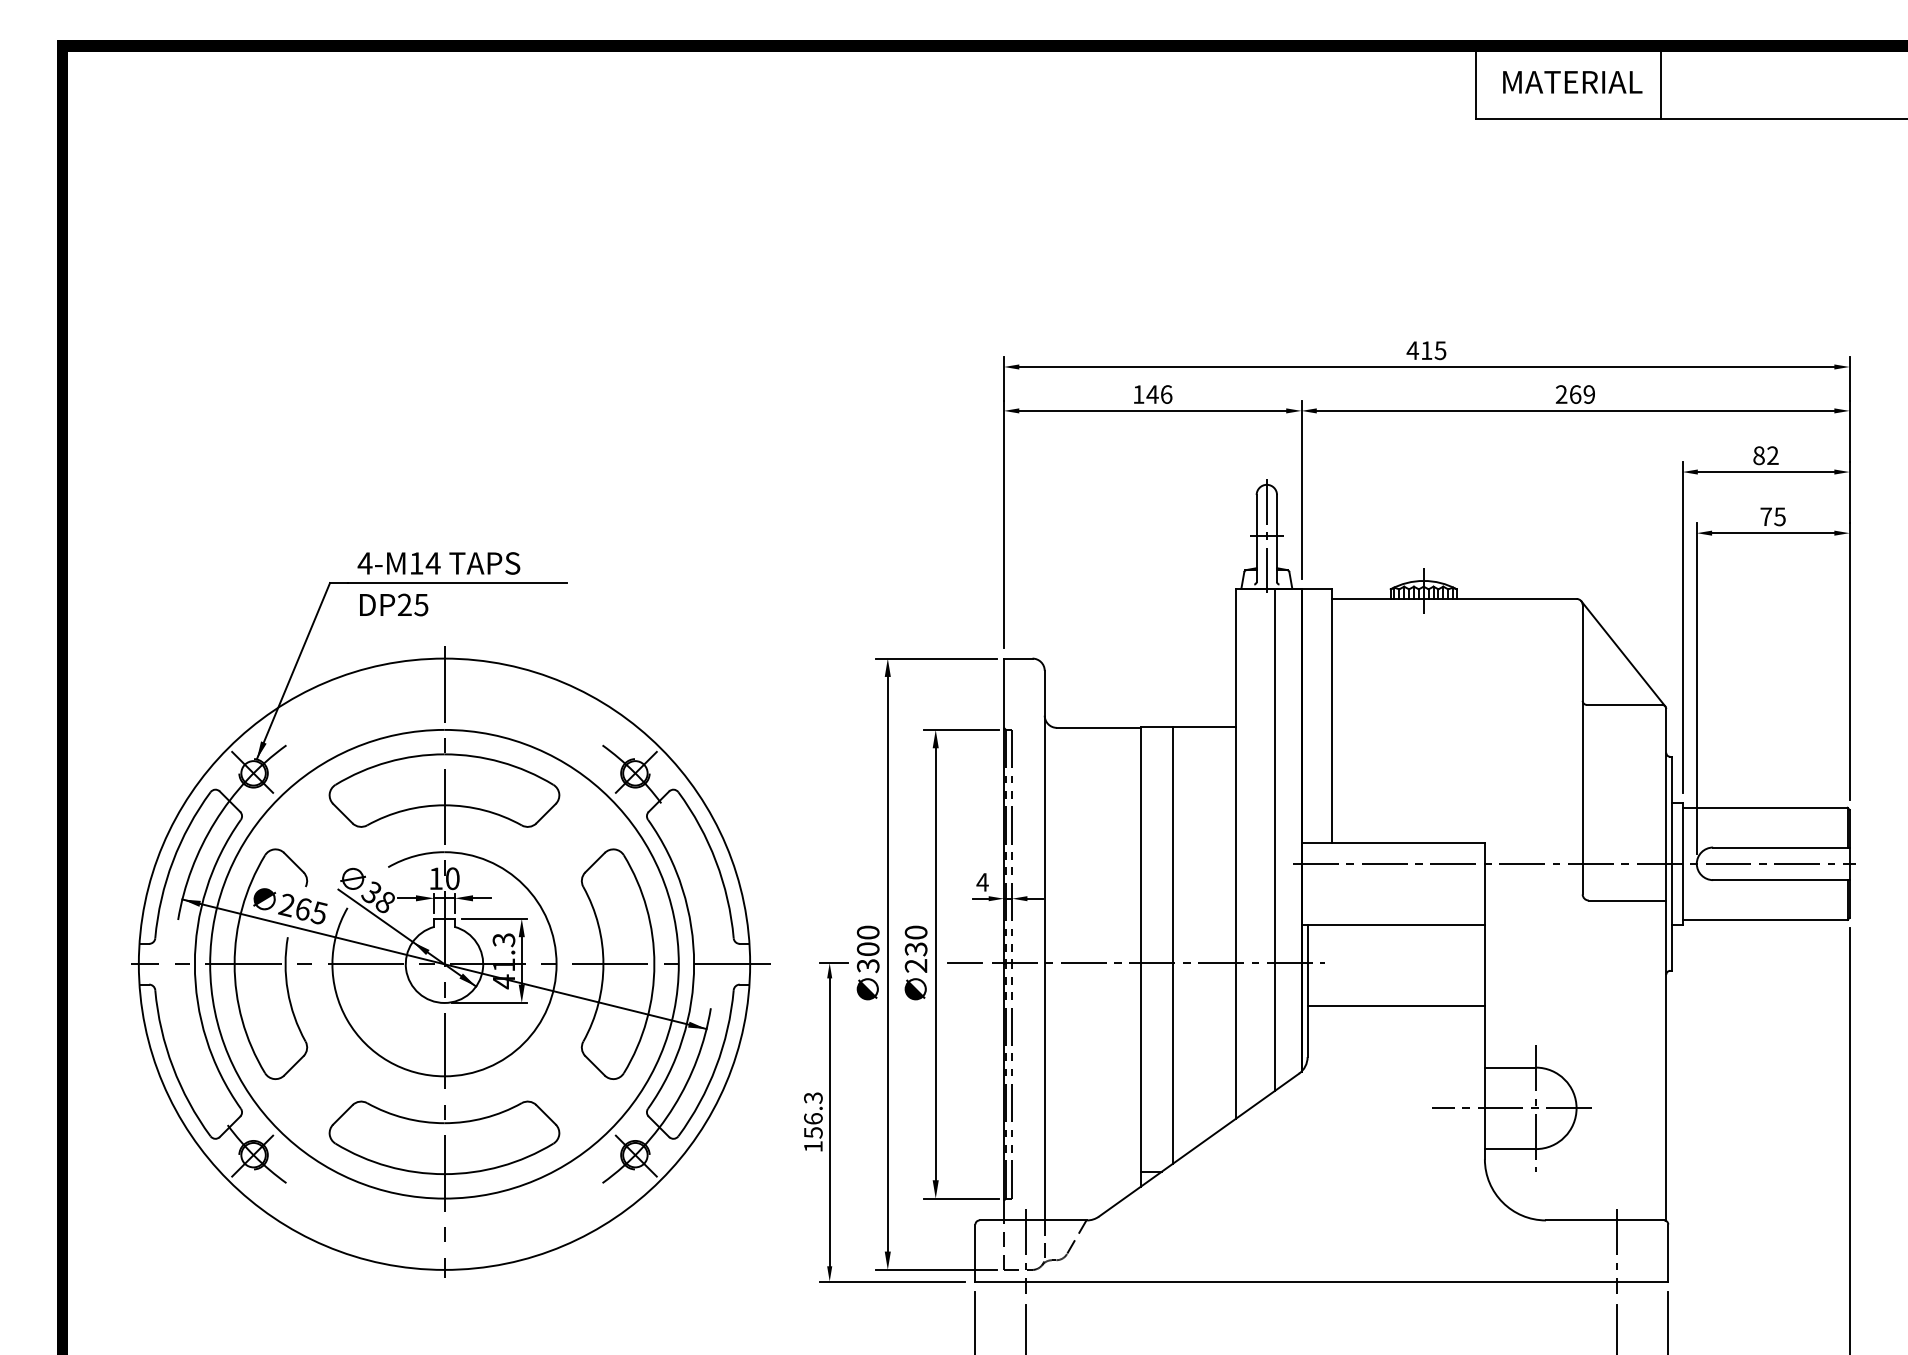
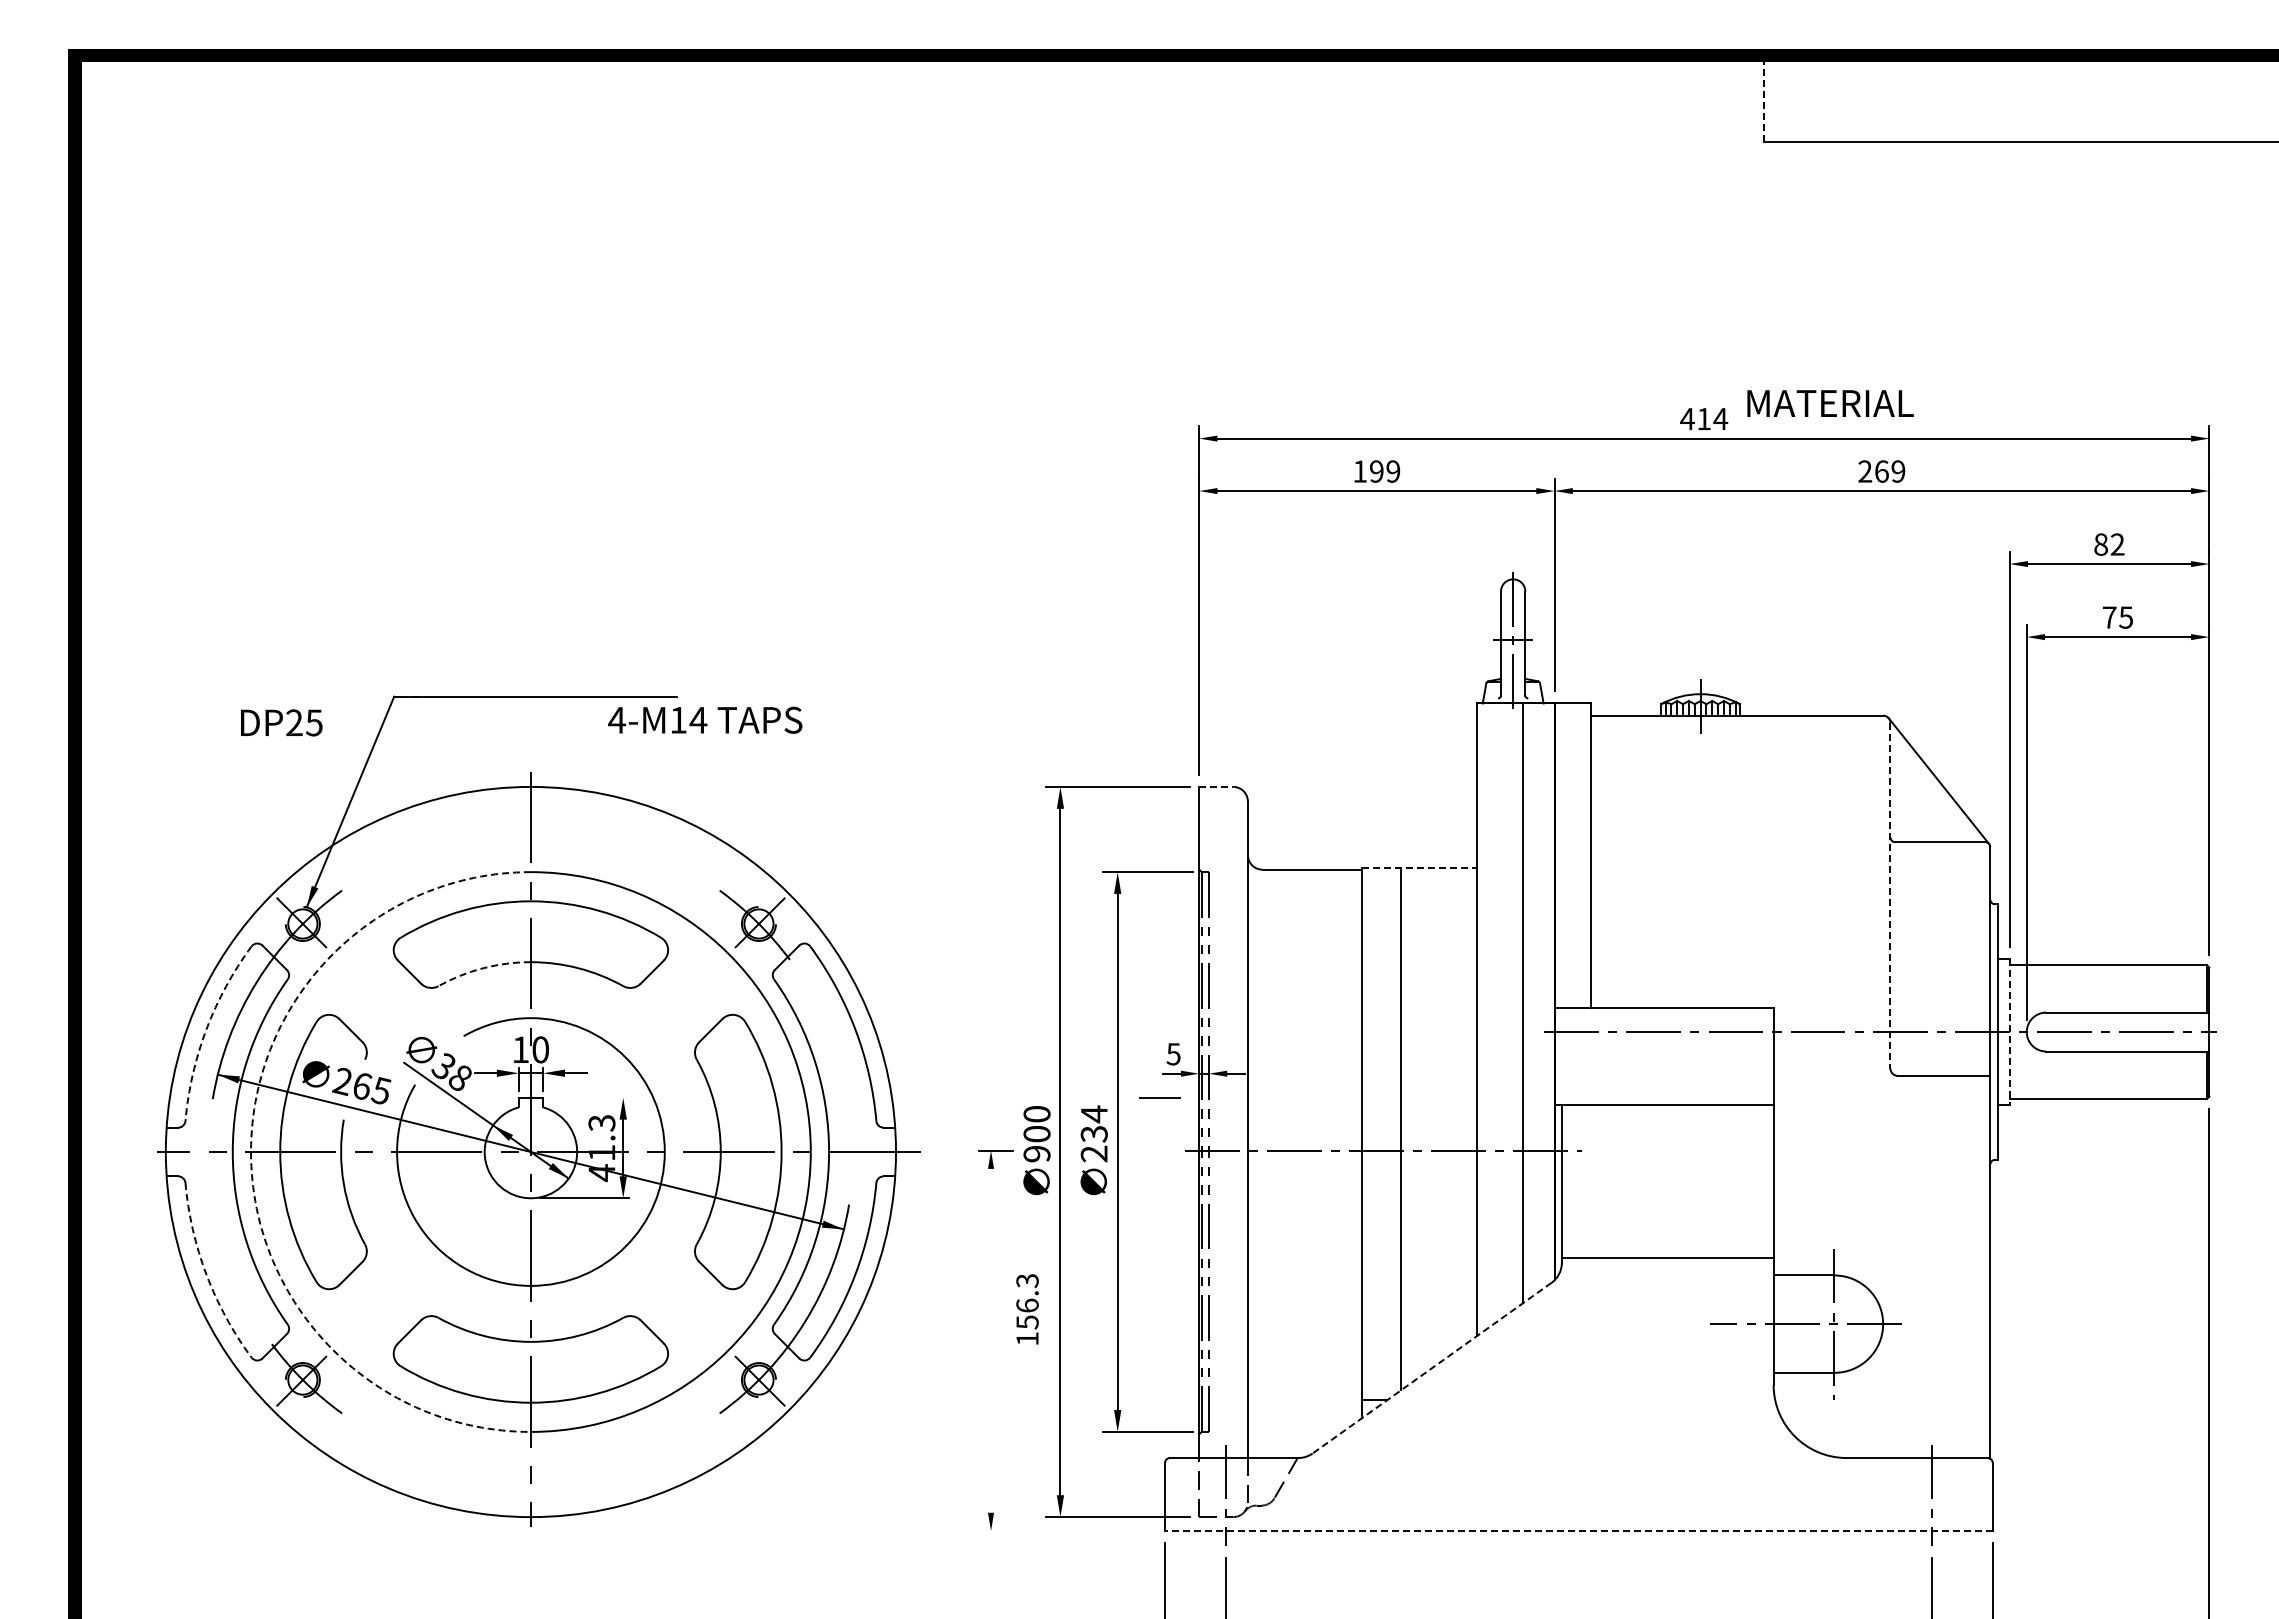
line: (1476, 82) -> (1763, 98), solid -> dashed
text: (1572, 82) -> (1830, 403), moved
line: (1661, 82) -> (1984, 98), removed
text: (1440, 350) -> (1720, 419), 415 -> 414
text: (1159, 394) -> (1384, 471), 146 -> 199
text: (439, 562) -> (705, 719), moved
text: (393, 604) -> (281, 722), moved
line: (1018, 658) -> (1216, 786), solid -> dashed
line: (1188, 726) -> (1419, 868), solid -> dashed
line: (1582, 749) -> (1890, 895), solid -> dashed
arc: (404, 810) -> (483, 968), solid -> dashed
arc: (172, 861) -> (206, 1029), solid -> dashed
line: (1682, 864) -> (2009, 1032), solid -> dashed
text: (982, 882) -> (1173, 1054), 4 -> 5
line: (494, 918) -> (590, 1097), removed
text: (915, 932) -> (1093, 1114), 230 -> 234
line: (964, 962) -> (1159, 1097), moved
arc: (210, 964) -> (251, 1152), solid -> dashed
text: (867, 966) -> (1036, 1154), 300 -> 900
line: (1396, 1006) -> (1667, 1258), moved
arc: (172, 1066) -> (206, 1274), solid -> dashed
text: (813, 1122) -> (1027, 1309), moved
line: (830, 1122) -> (991, 1340), removed
line: (1199, 1145) -> (1432, 1368), solid -> dashed
line: (892, 1281) -> (1065, 1531), removed
line: (1321, 1281) -> (1578, 1531), solid -> dashed

